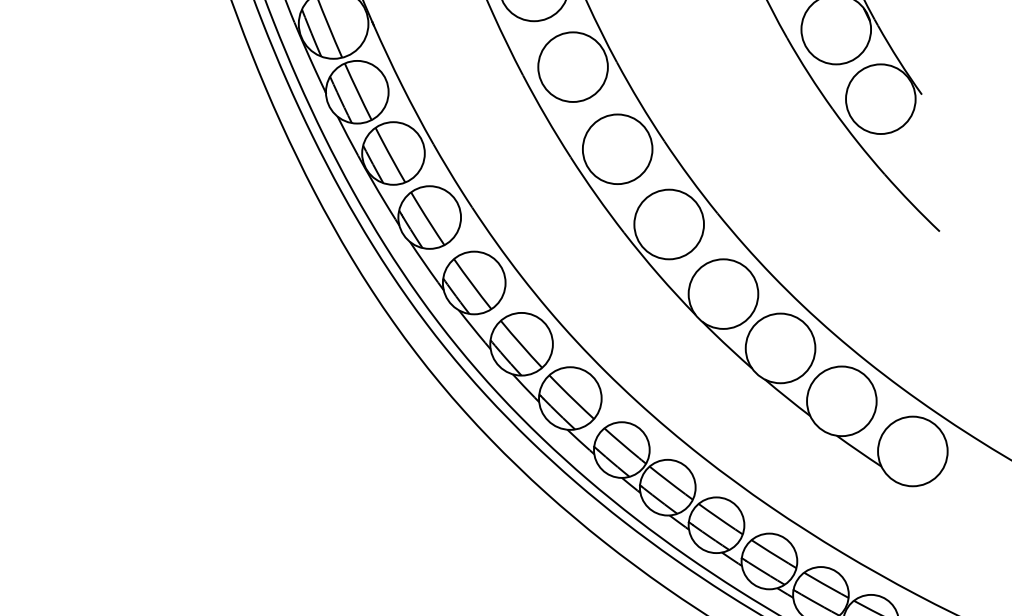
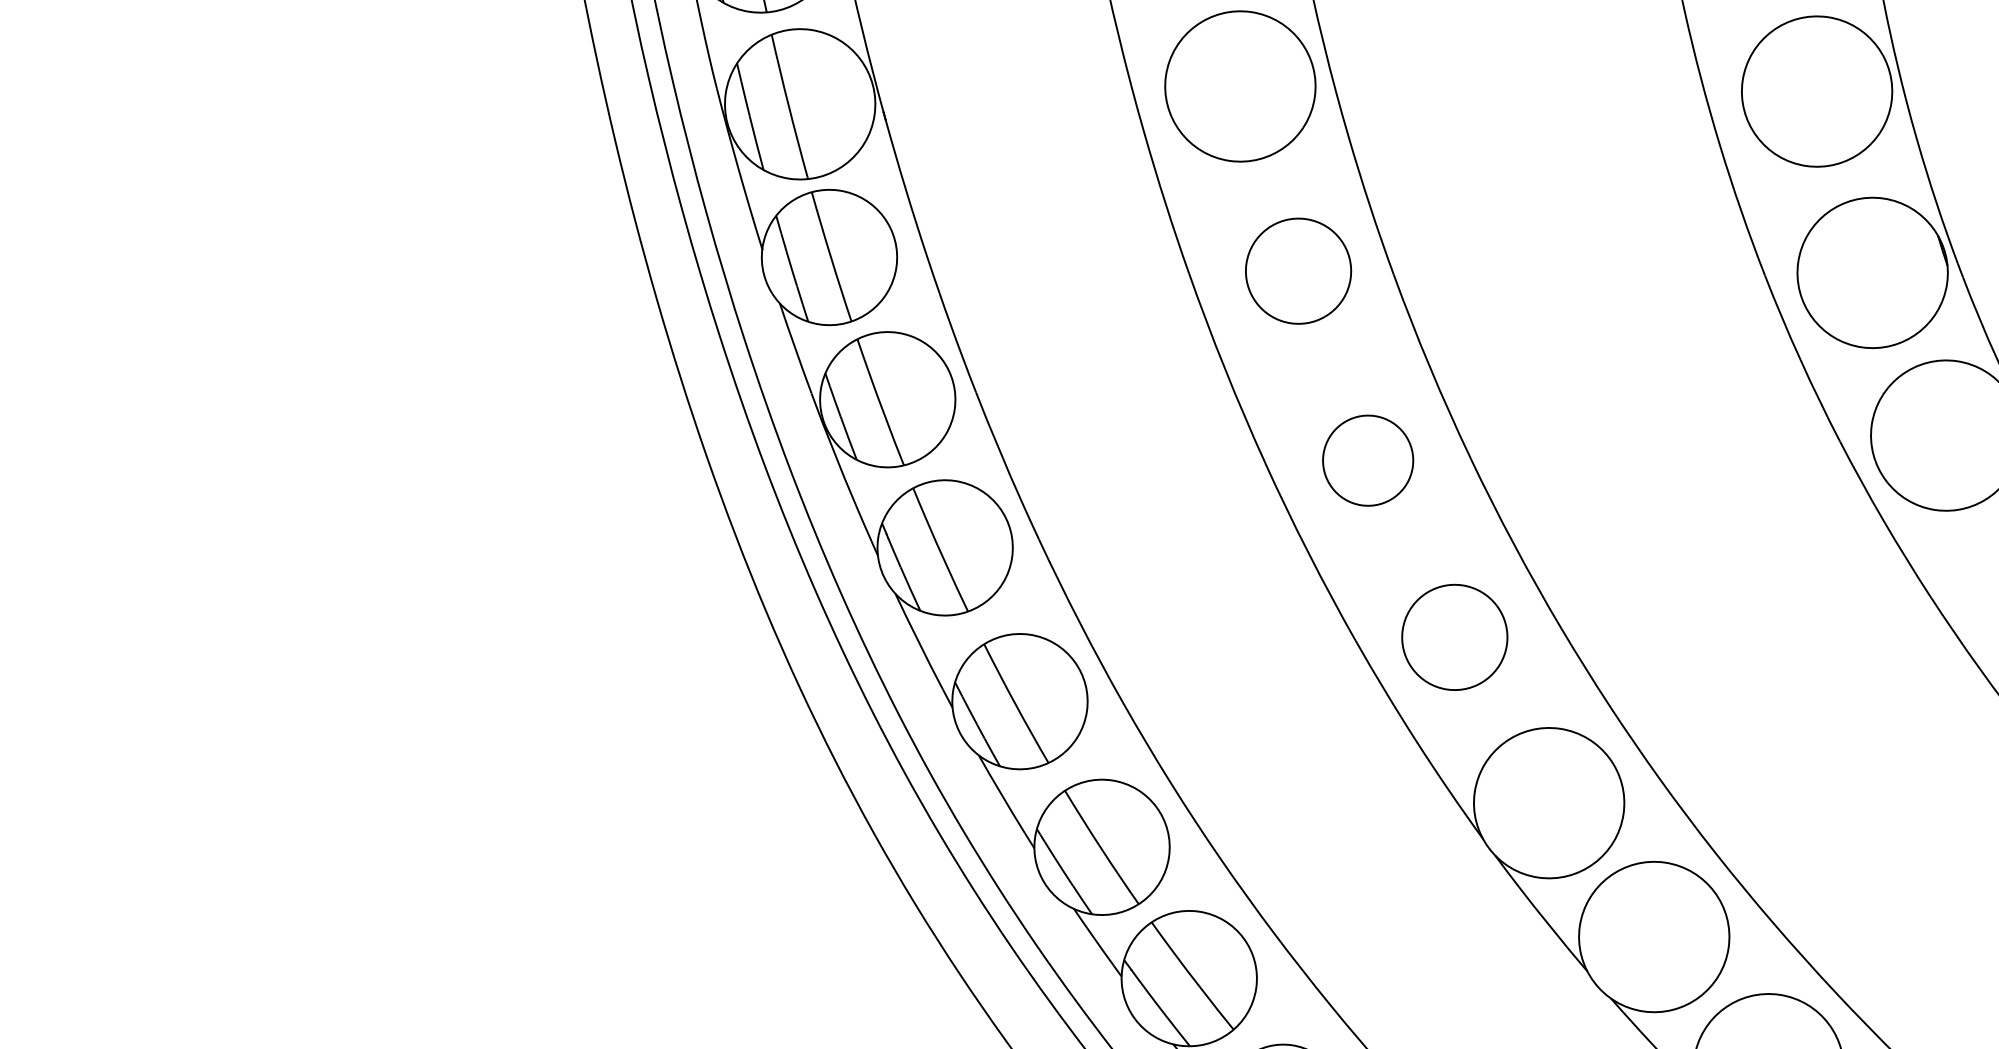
circle: (572, 66) -> (1297, 269), size x0.7
circle: (617, 149) -> (1367, 461), size x0.6
circle: (668, 224) -> (1453, 637), size x0.7

